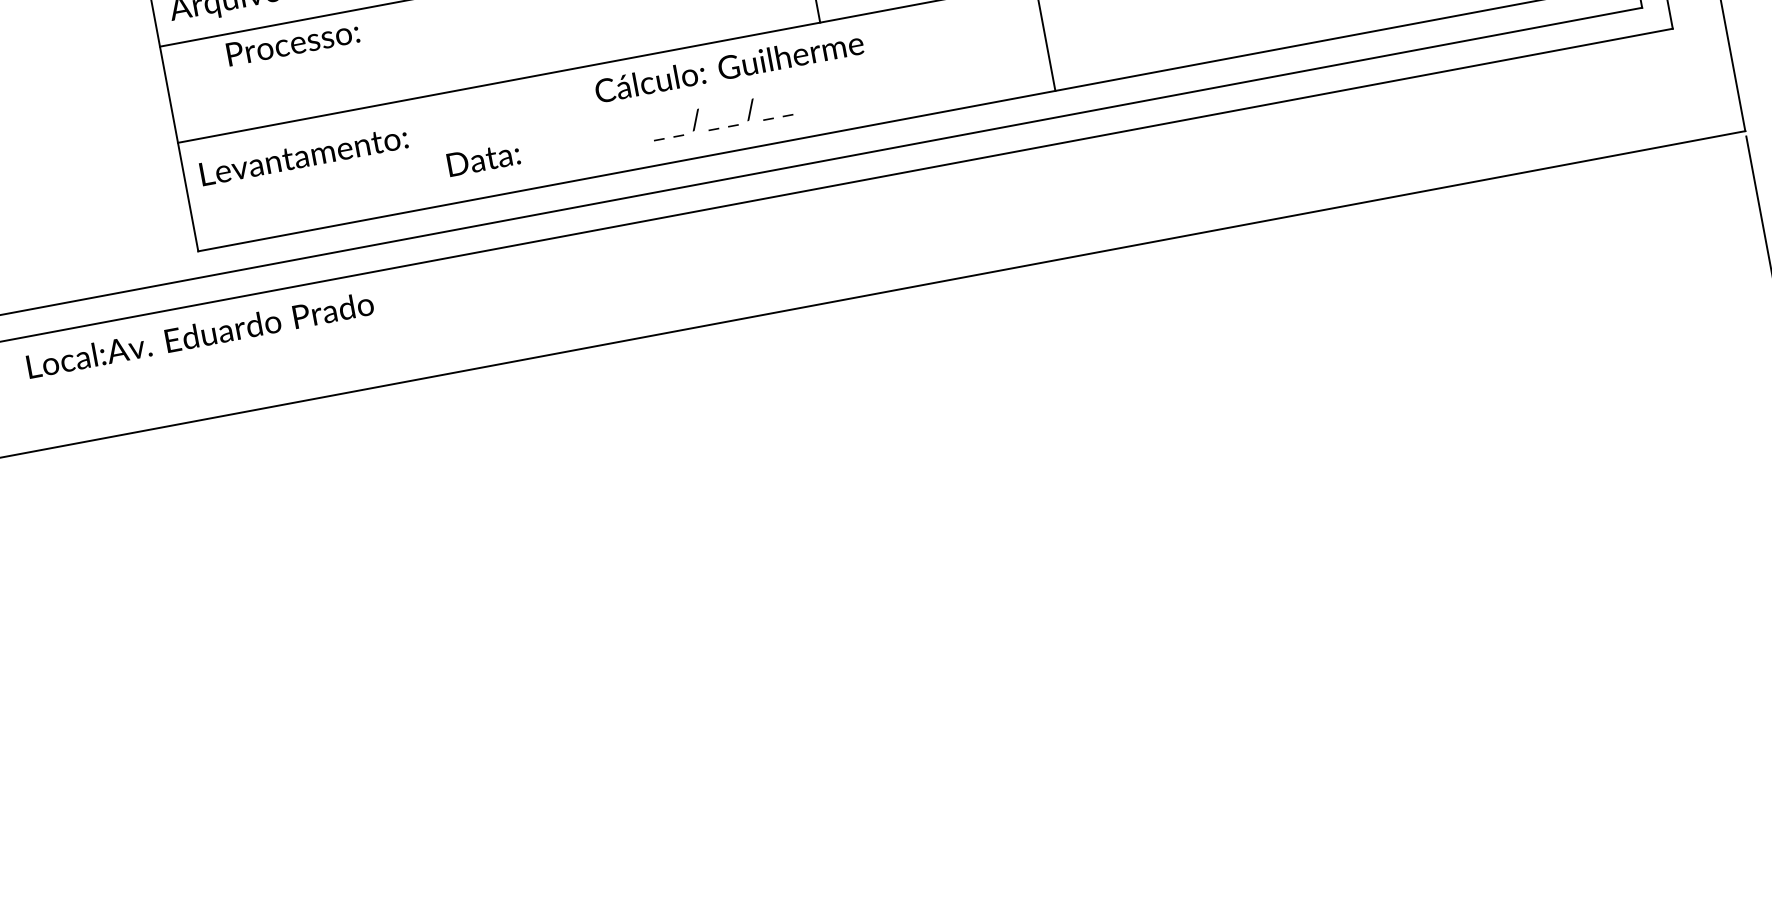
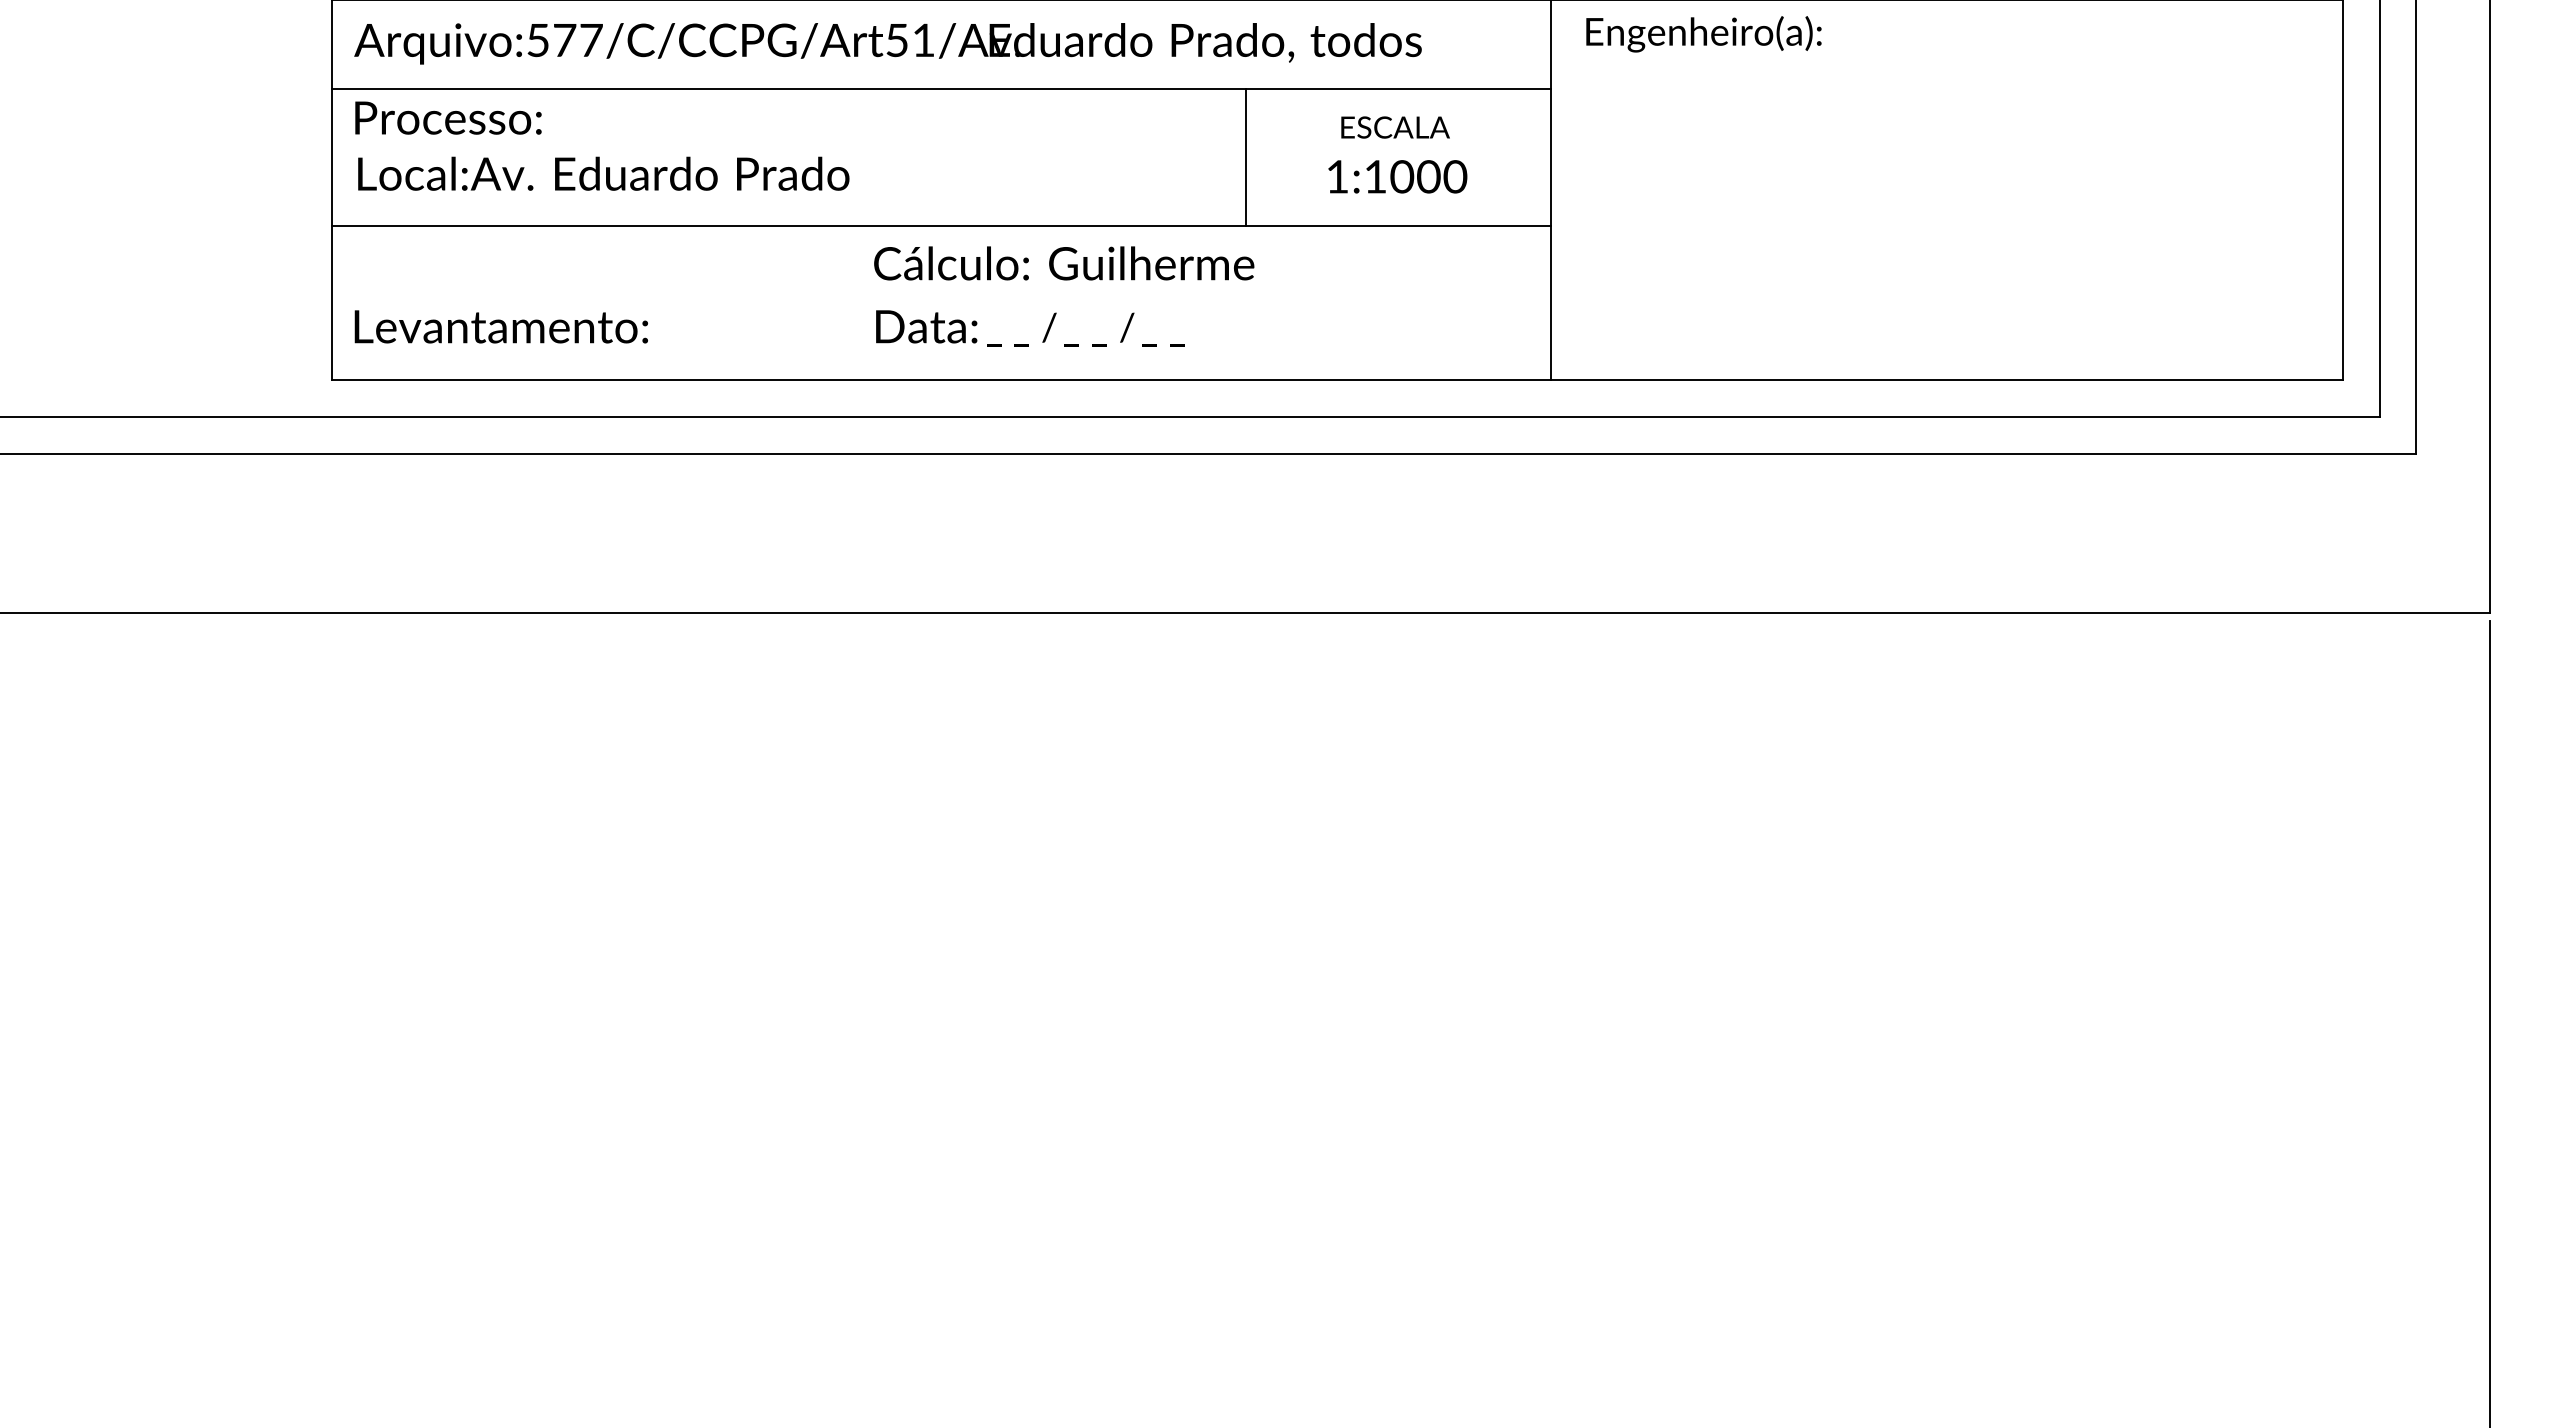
text: (293, 42) -> (448, 117), moved
text: (729, 67) -> (1064, 263), moved
text: (303, 155) -> (500, 326), moved
text: (483, 158) -> (926, 326), moved
text: (200, 334) -> (603, 173), moved

